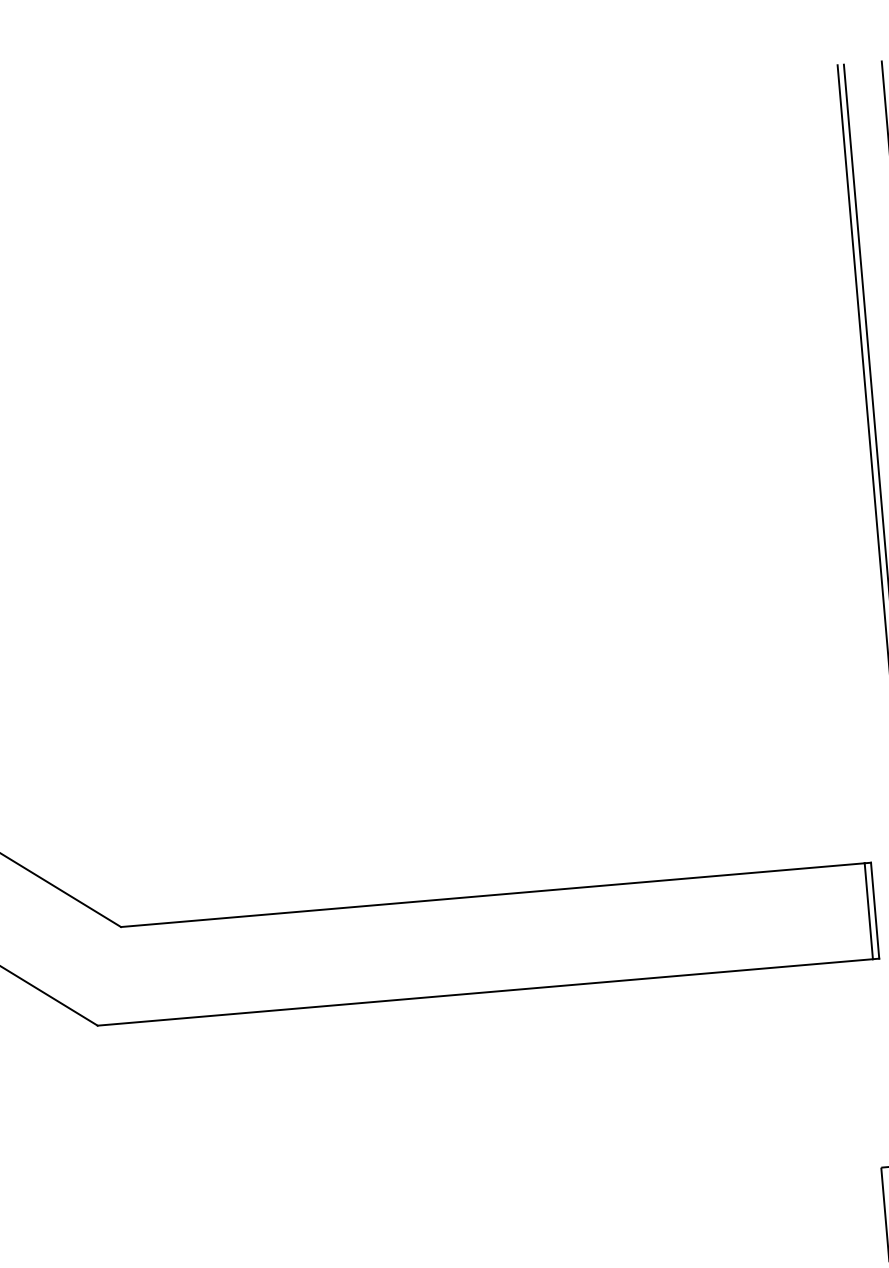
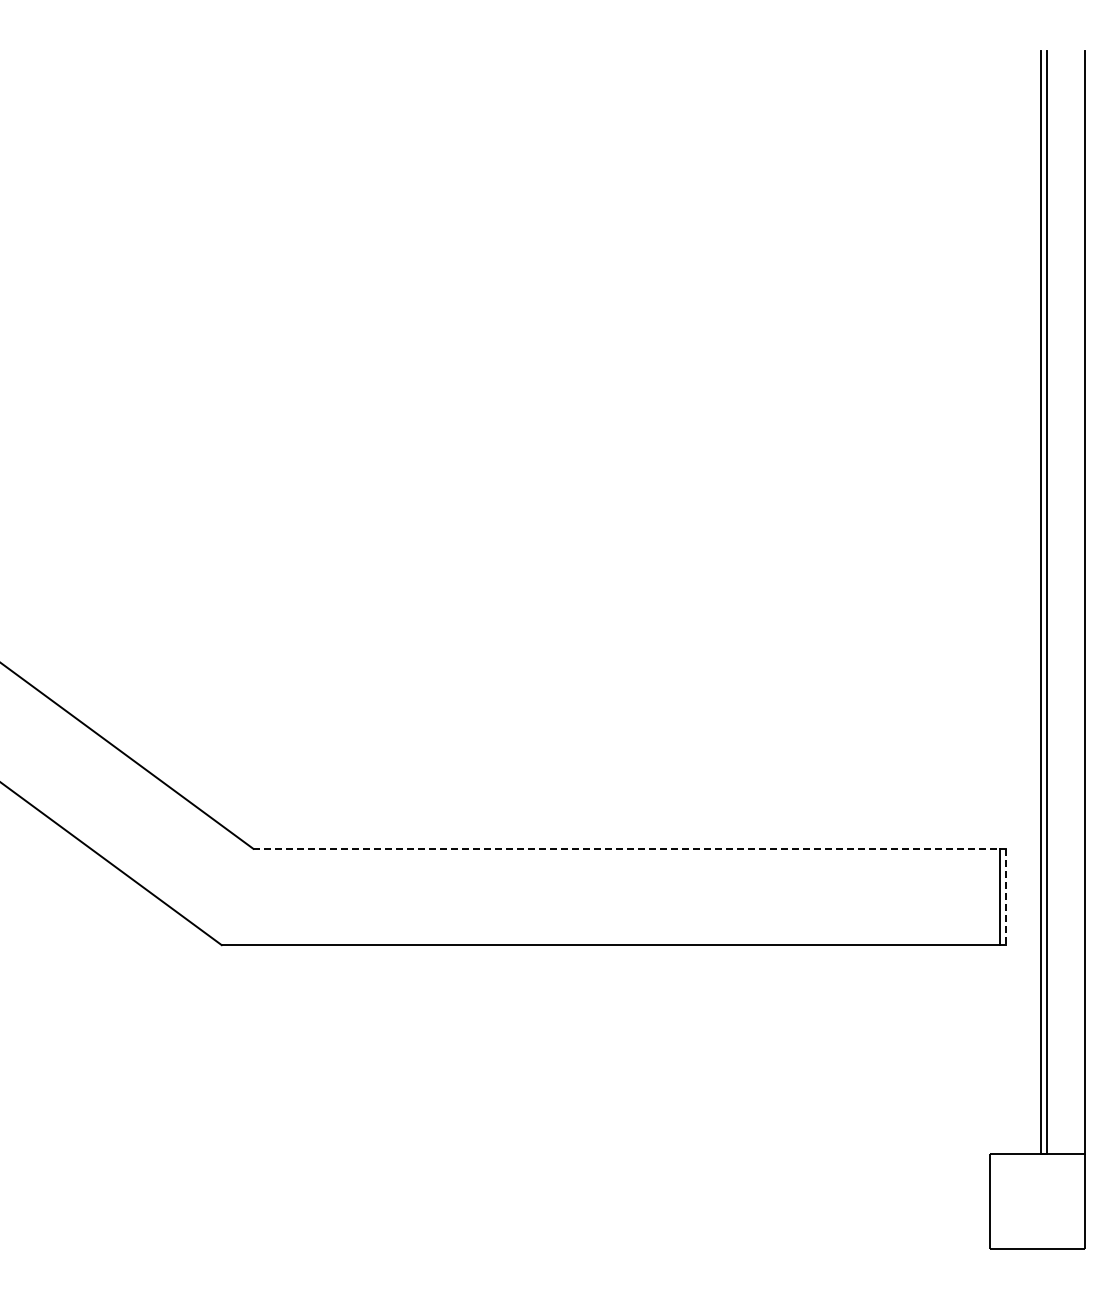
line: (493, 894) -> (627, 848), solid -> dashed
line: (875, 911) -> (1006, 897), solid -> dashed

